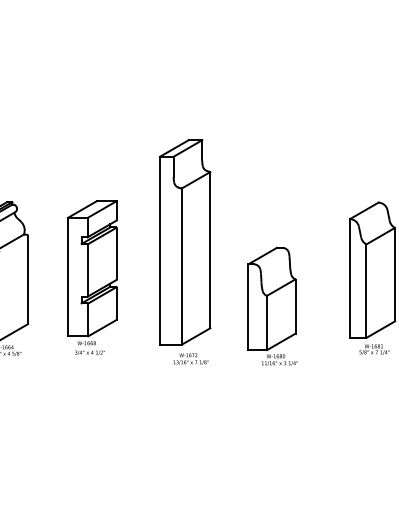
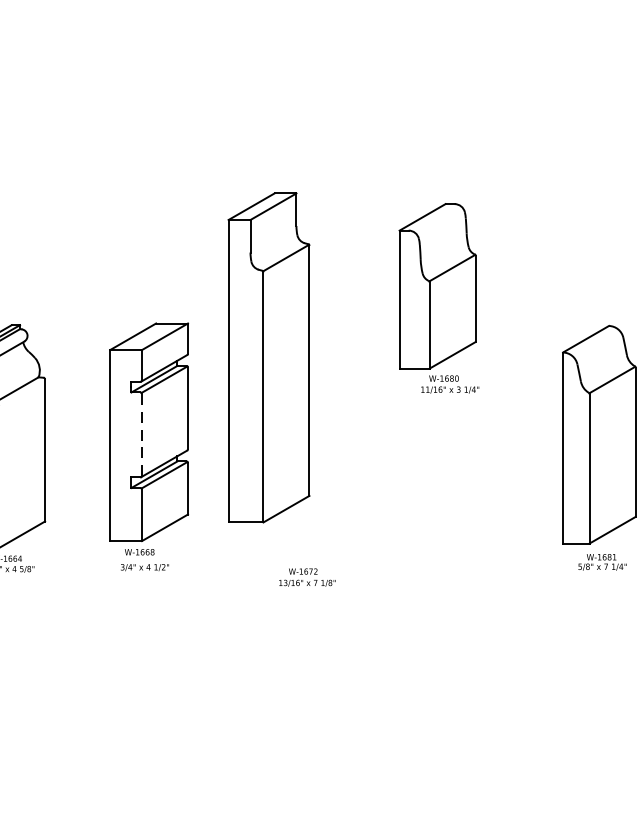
part: (185, 242) -> (269, 357), moved
line: (88, 270) -> (142, 435), solid -> dashed
part: (272, 305) -> (438, 296), moved

